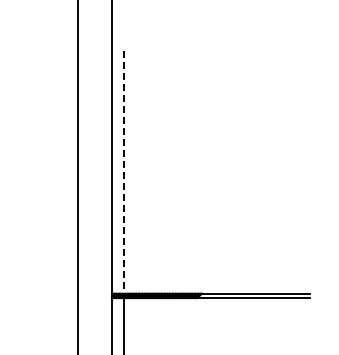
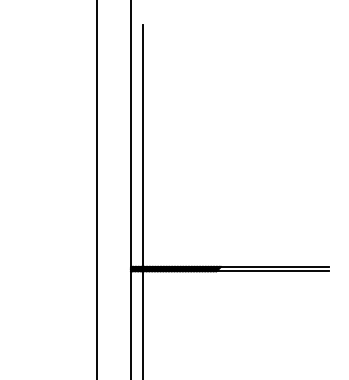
line: (123, 173) -> (142, 146), dashed -> solid

